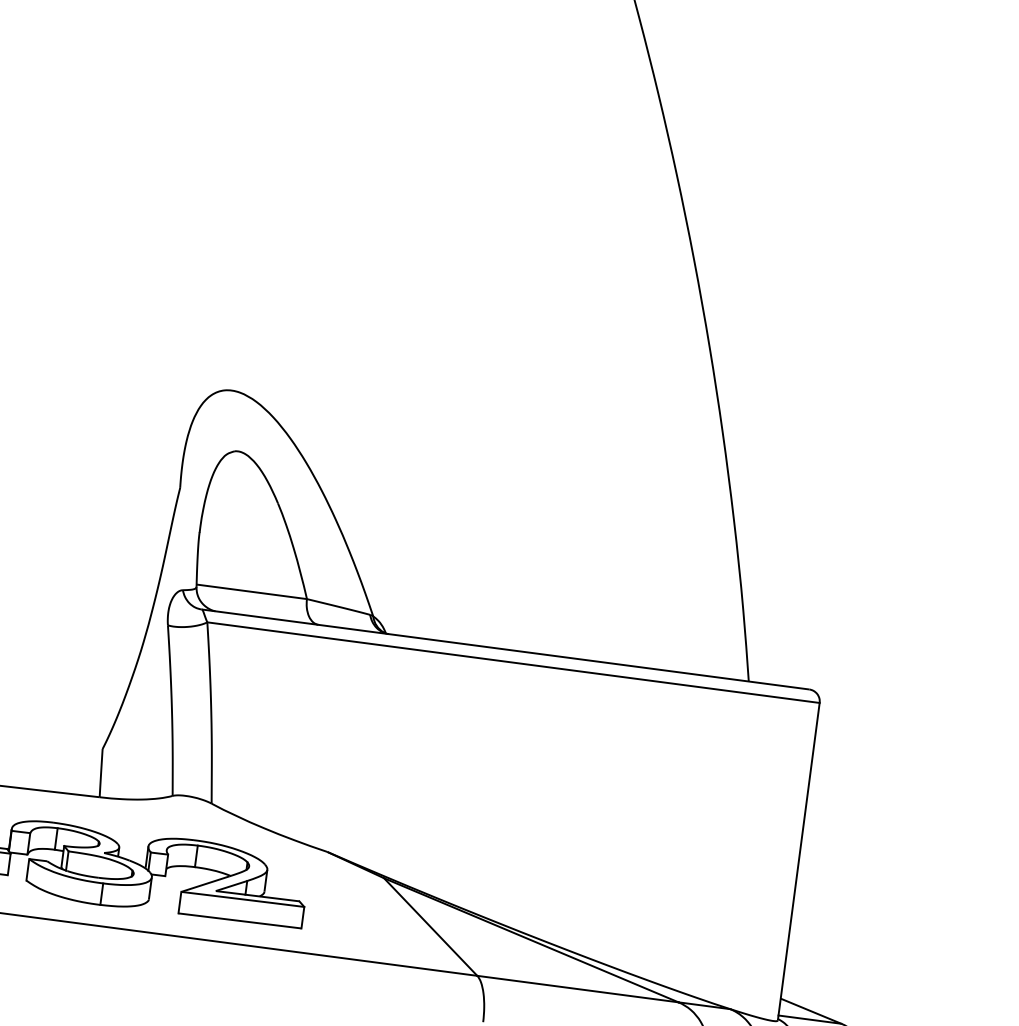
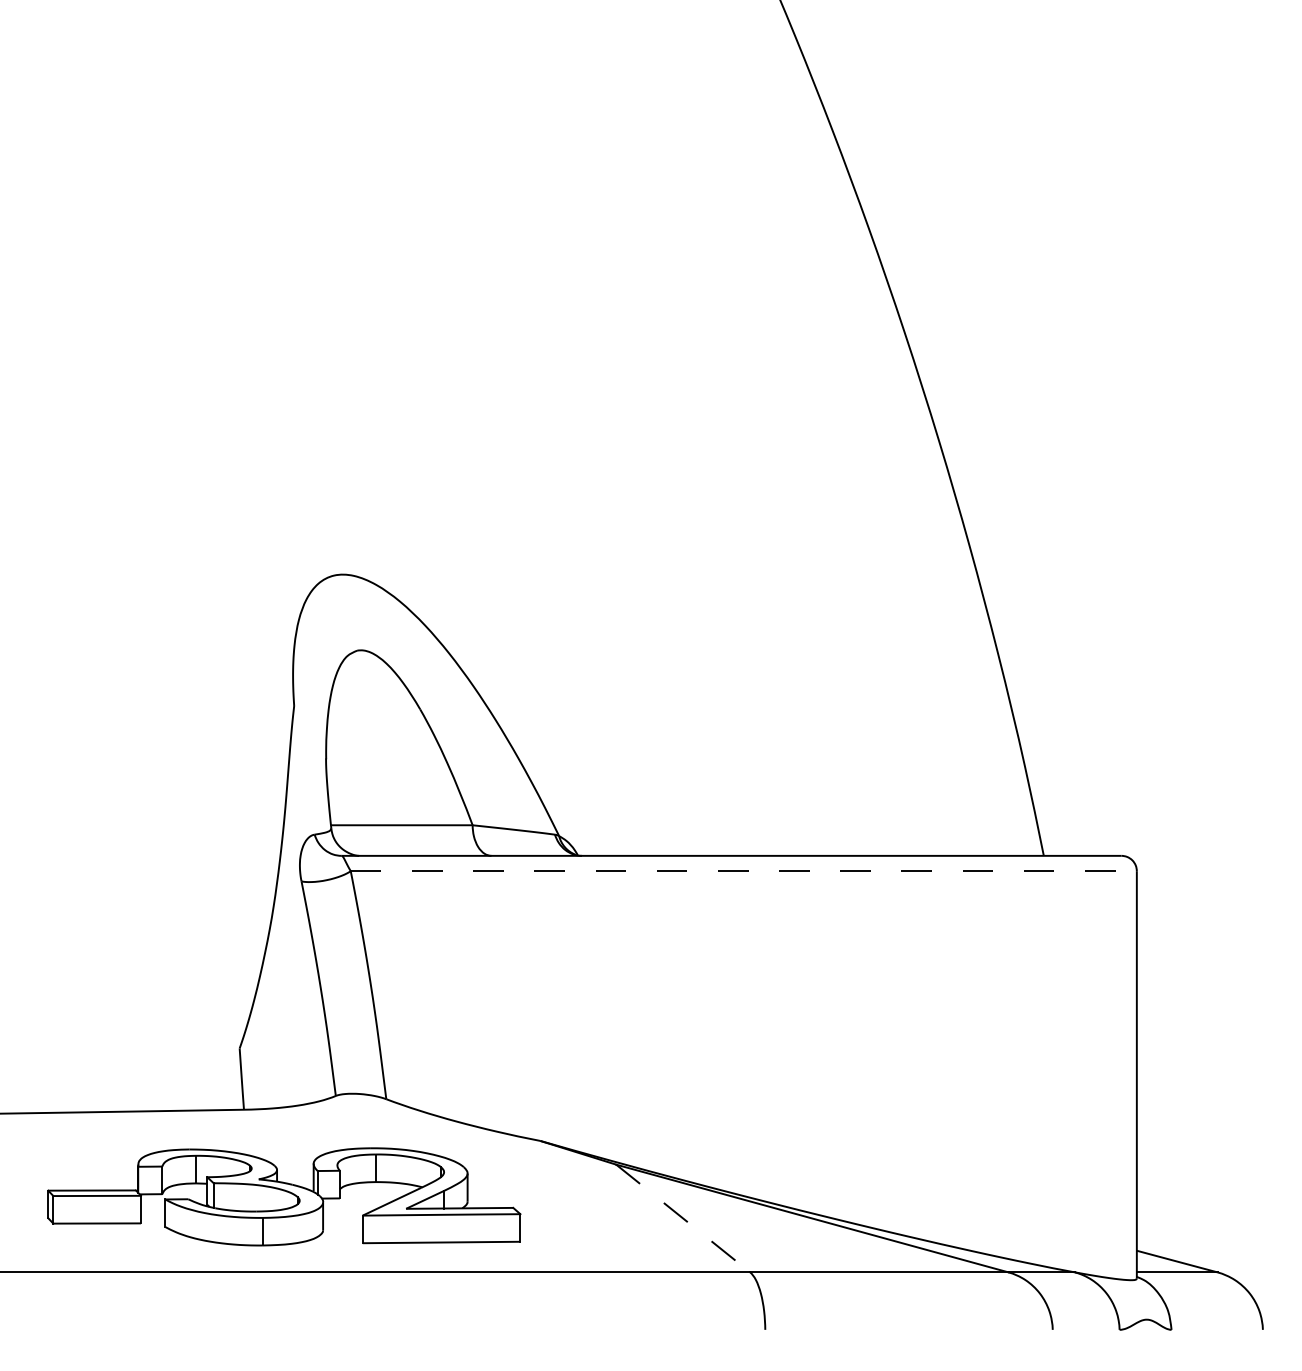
line: (514, 662) -> (744, 871), solid -> dashed
line: (430, 927) -> (683, 1218), solid -> dashed

